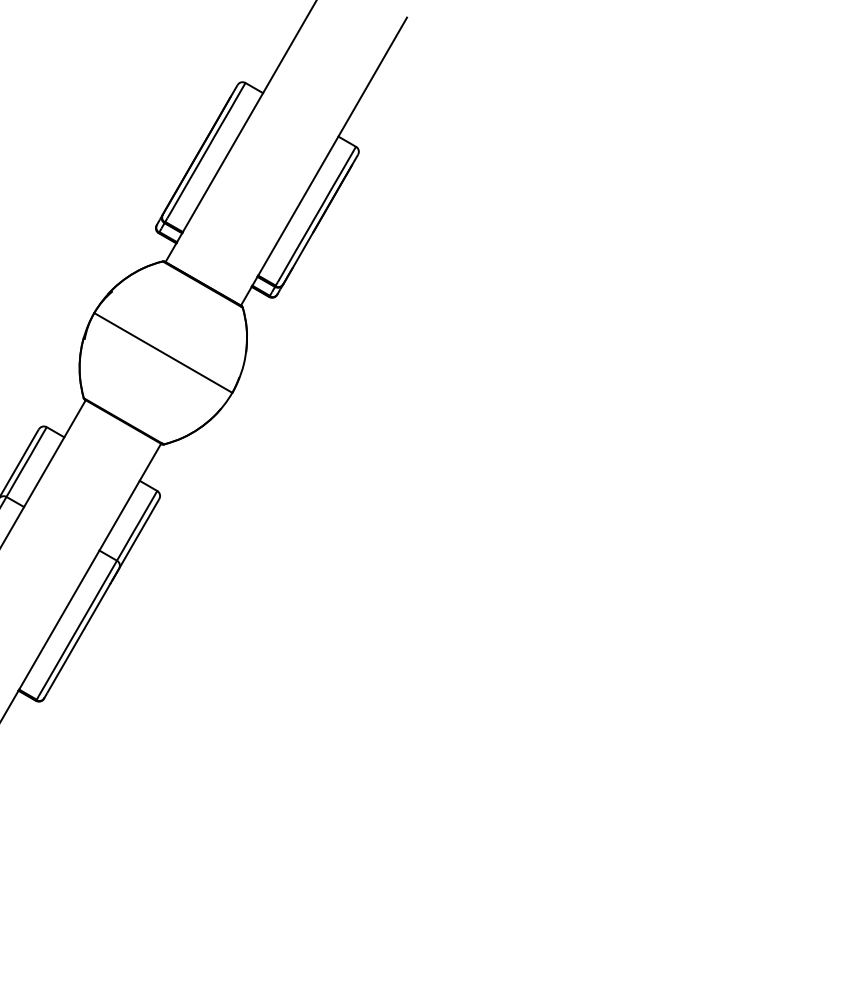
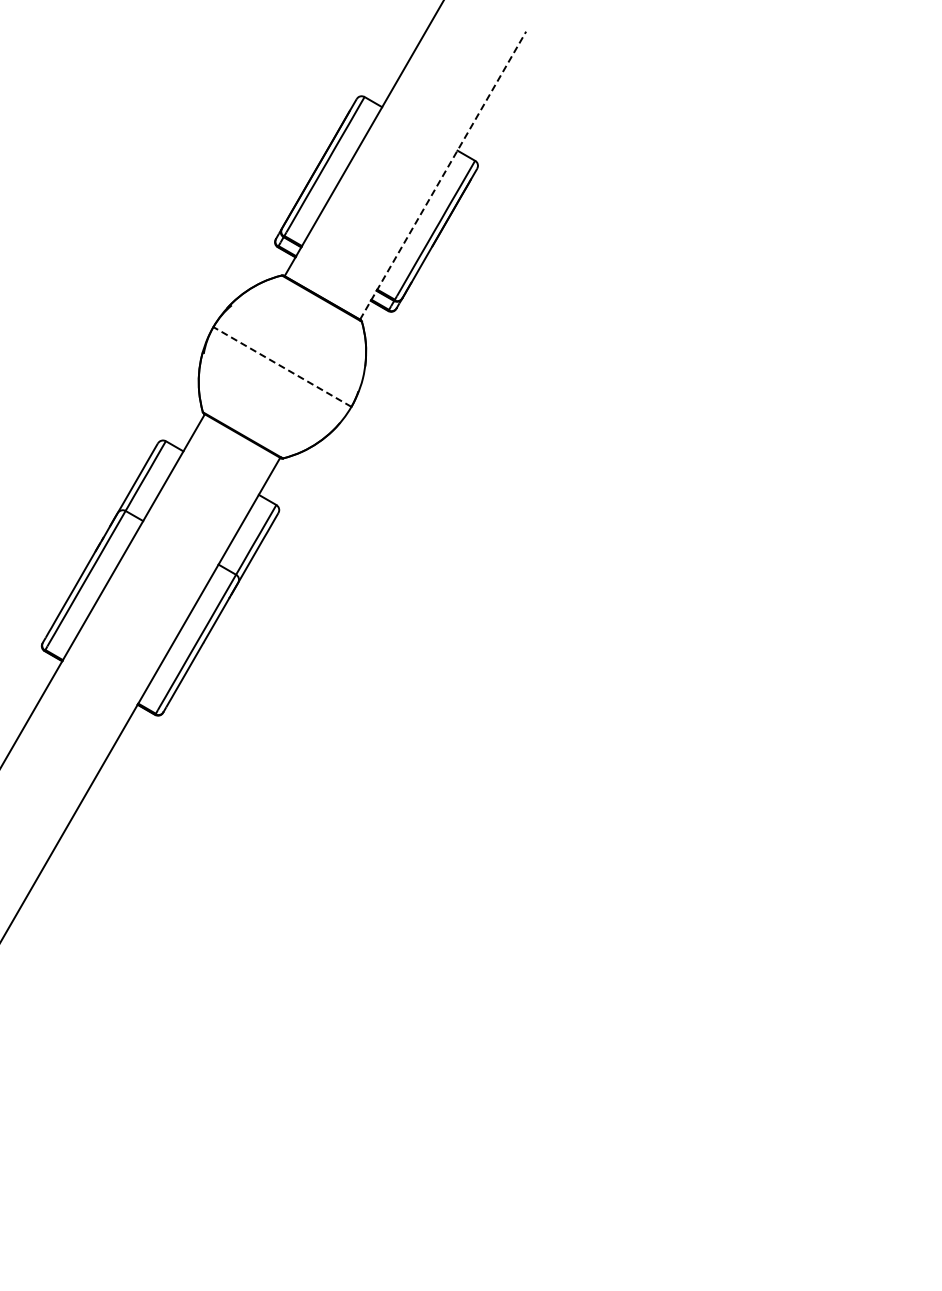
line: (324, 161) -> (443, 175), solid -> dashed
line: (163, 352) -> (282, 366), solid -> dashed

